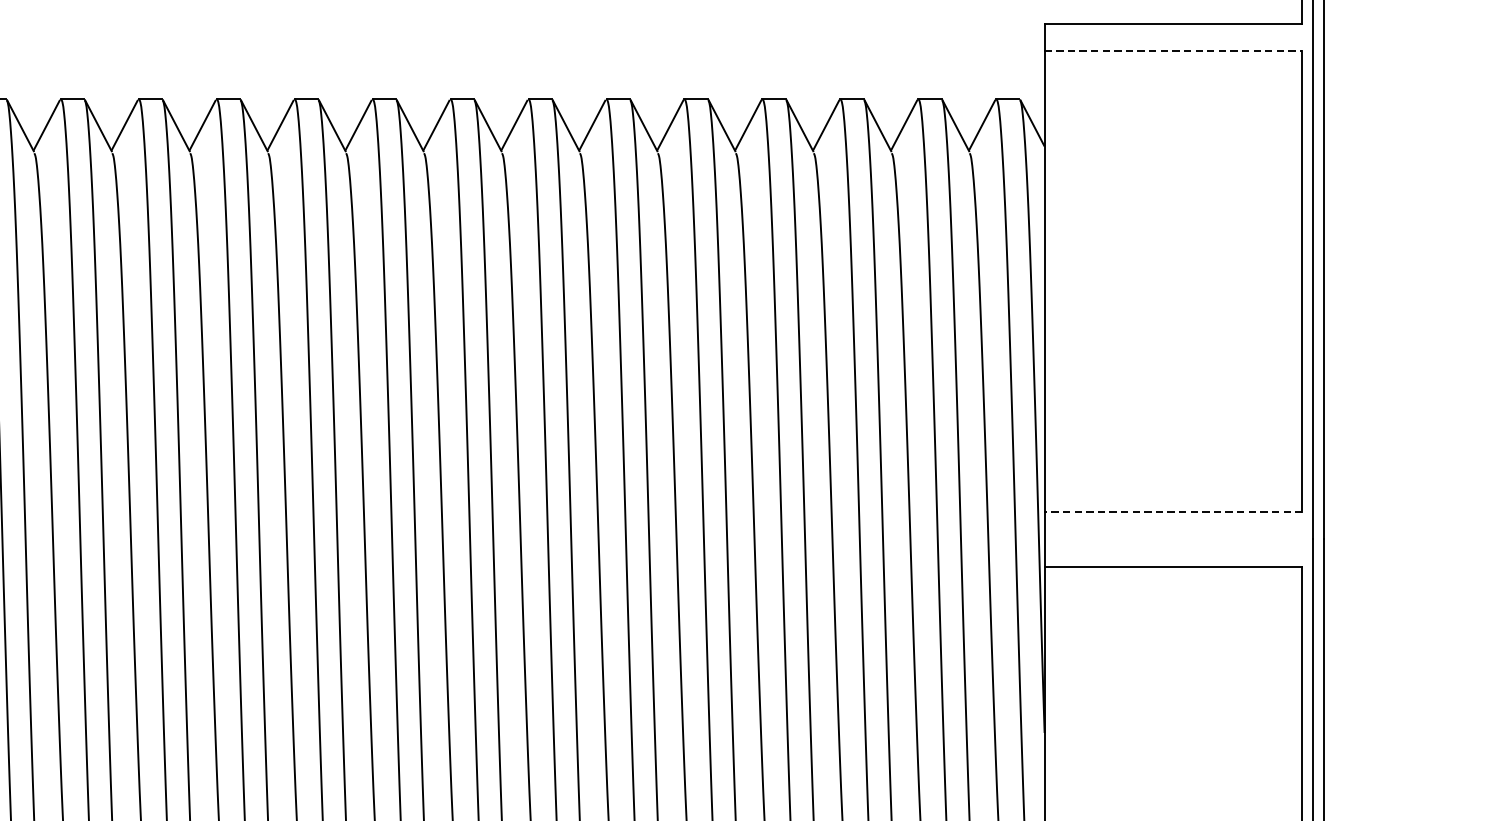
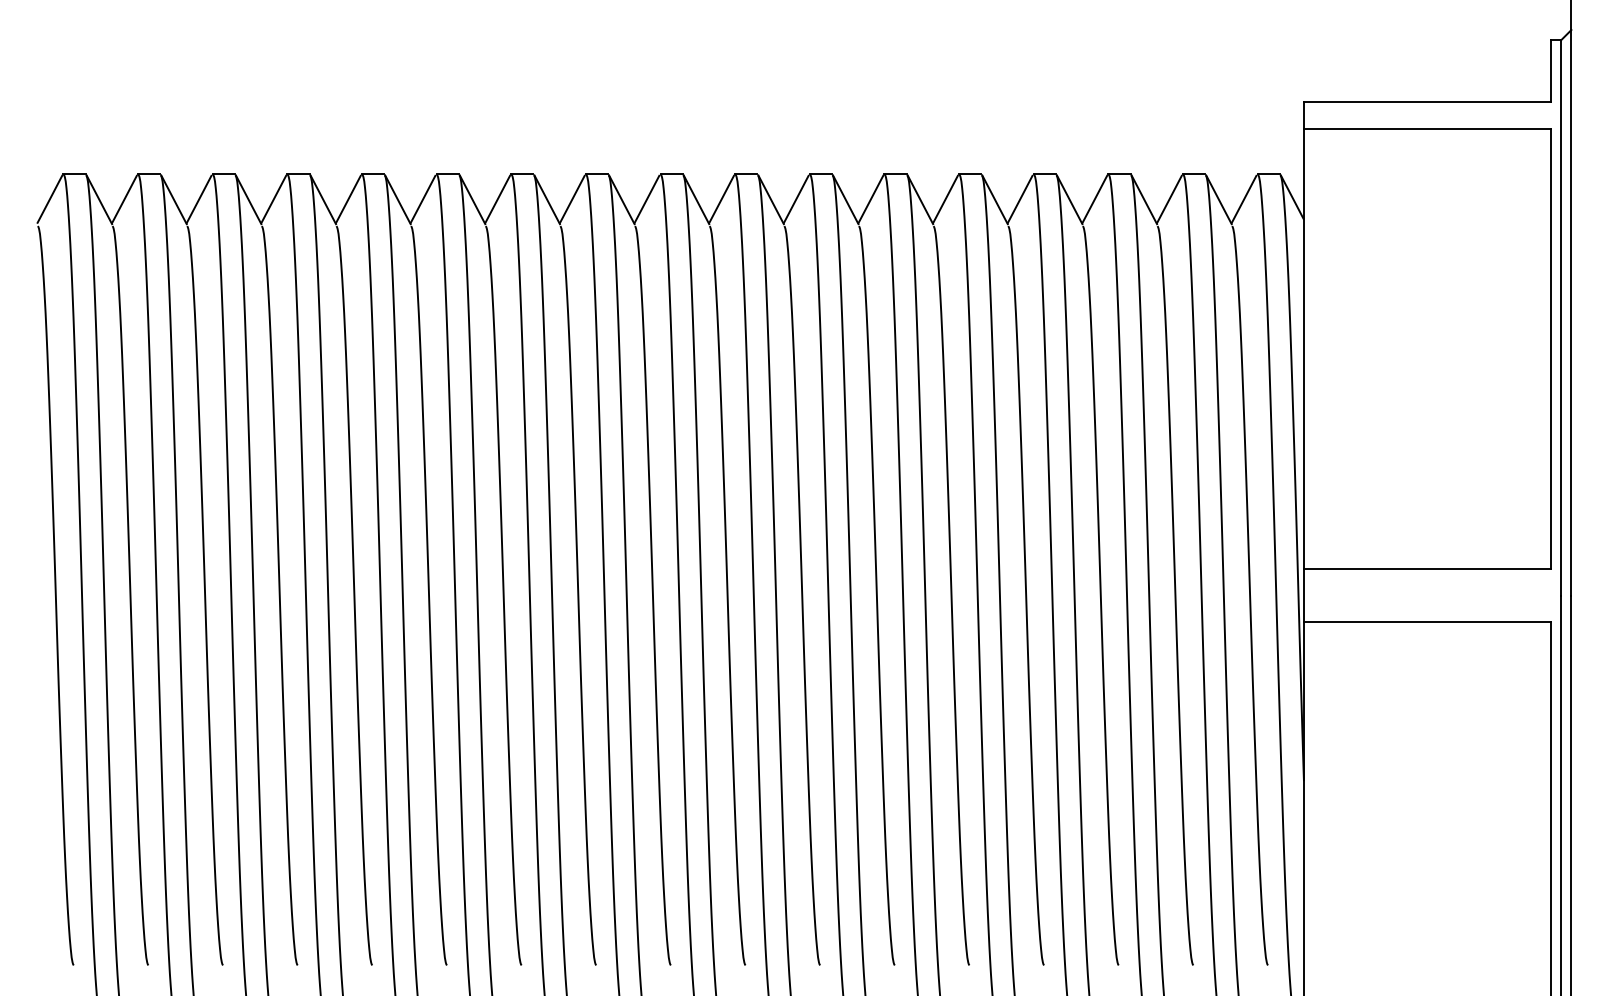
line: (1173, 51) -> (1427, 128), dashed -> solid
line: (1172, 511) -> (1426, 569), dashed -> solid

